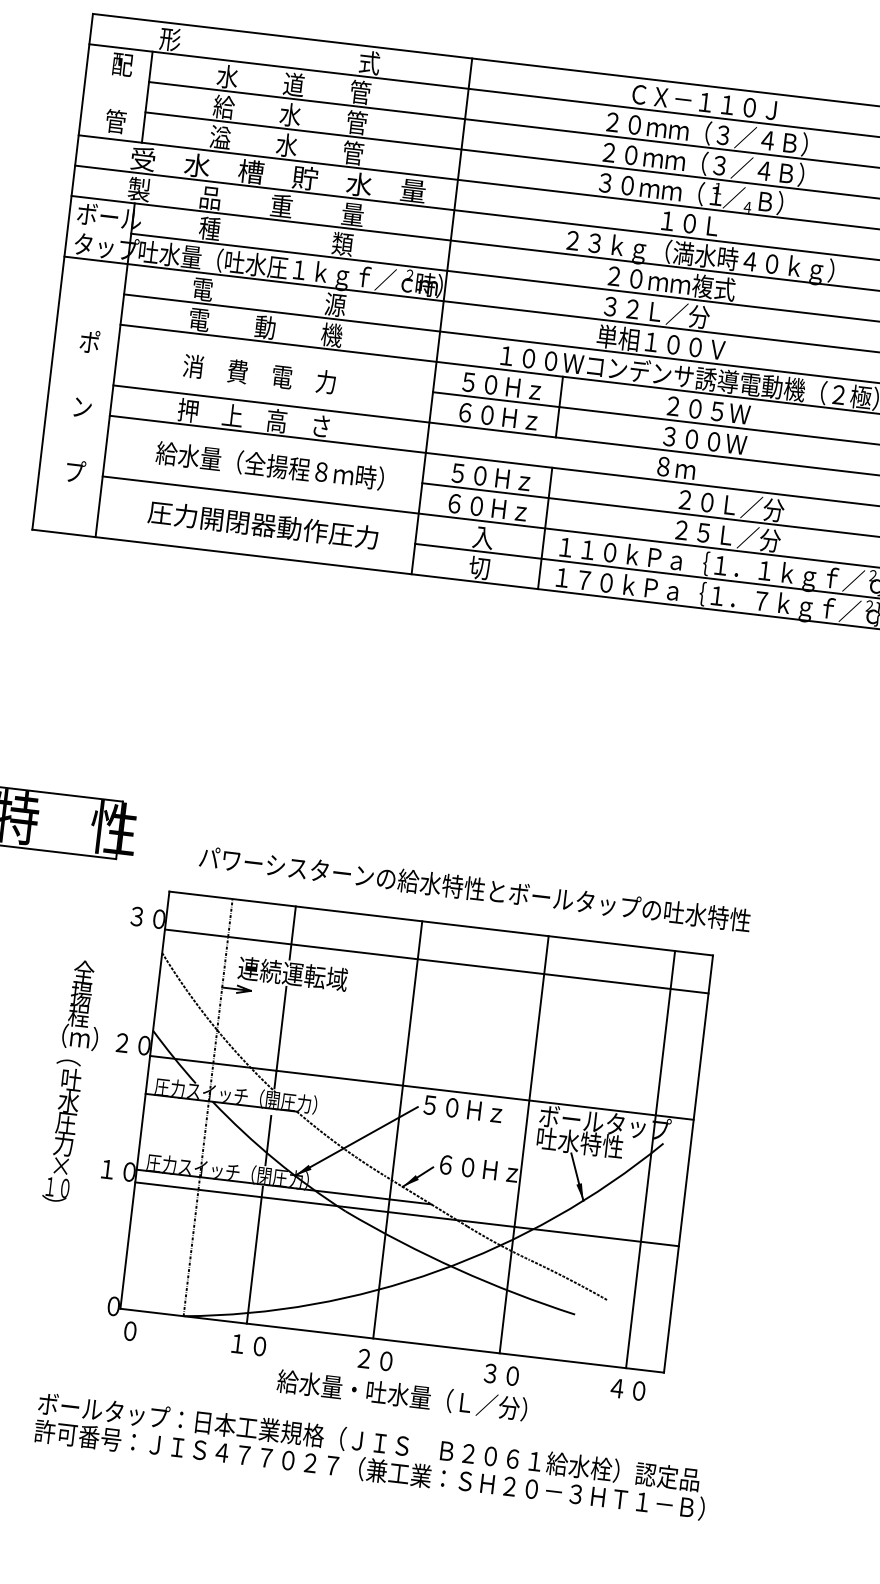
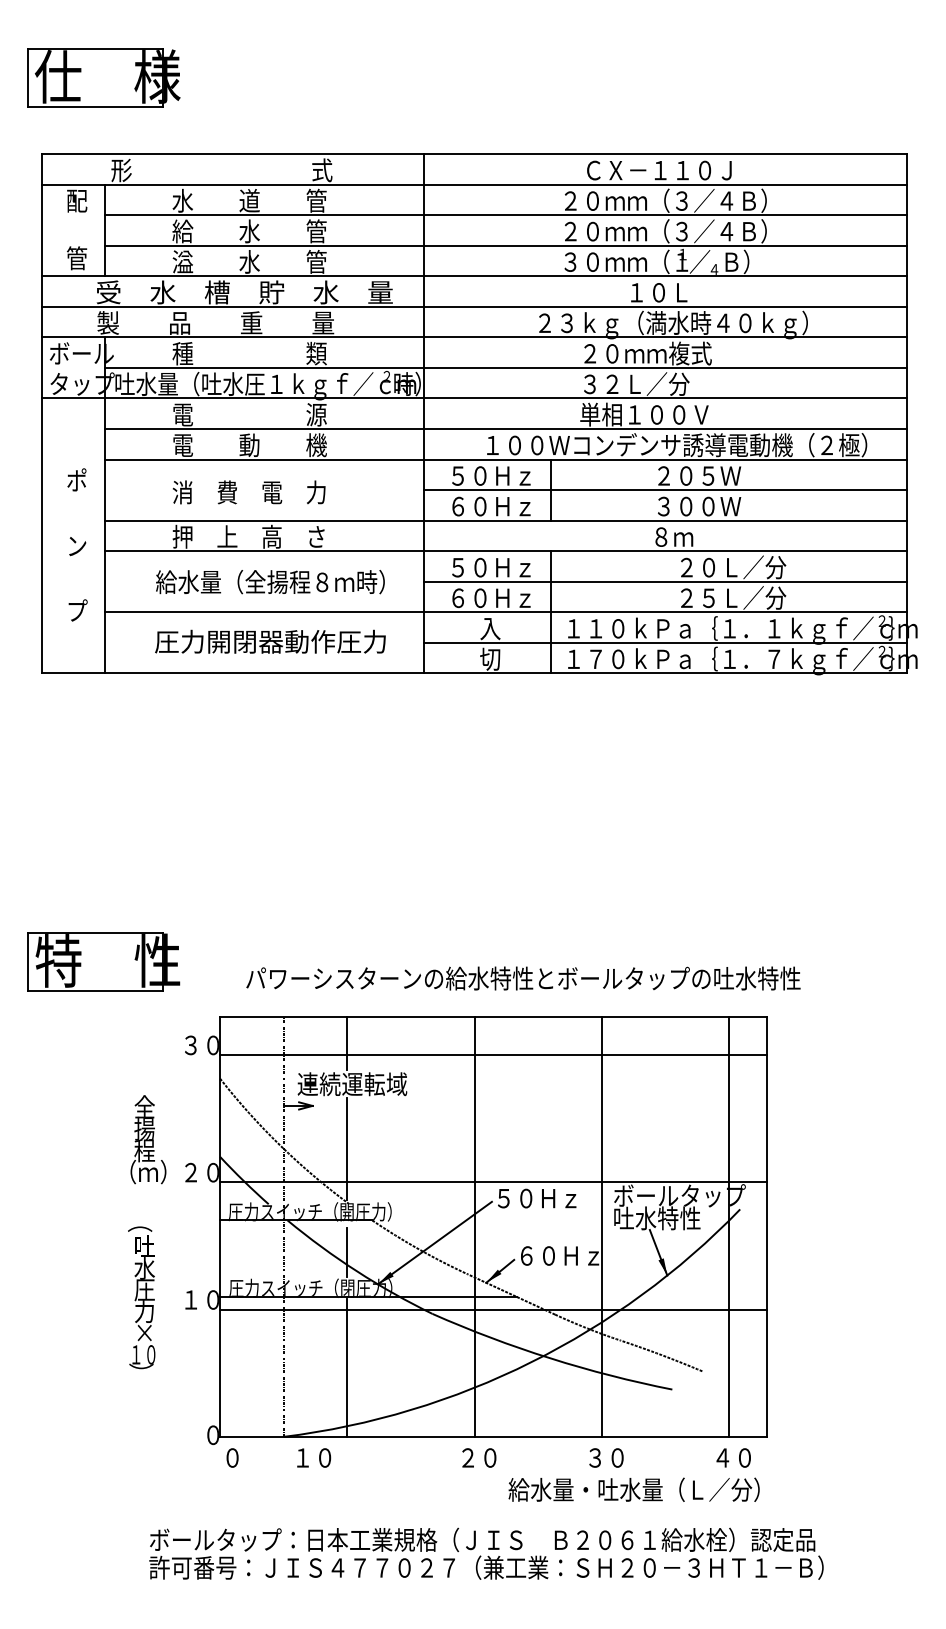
text: (62, 1130) -> (141, 1297), moved
text: (249, 1344) -> (314, 1457), moved
text: (401, 1394) -> (633, 1489), moved

